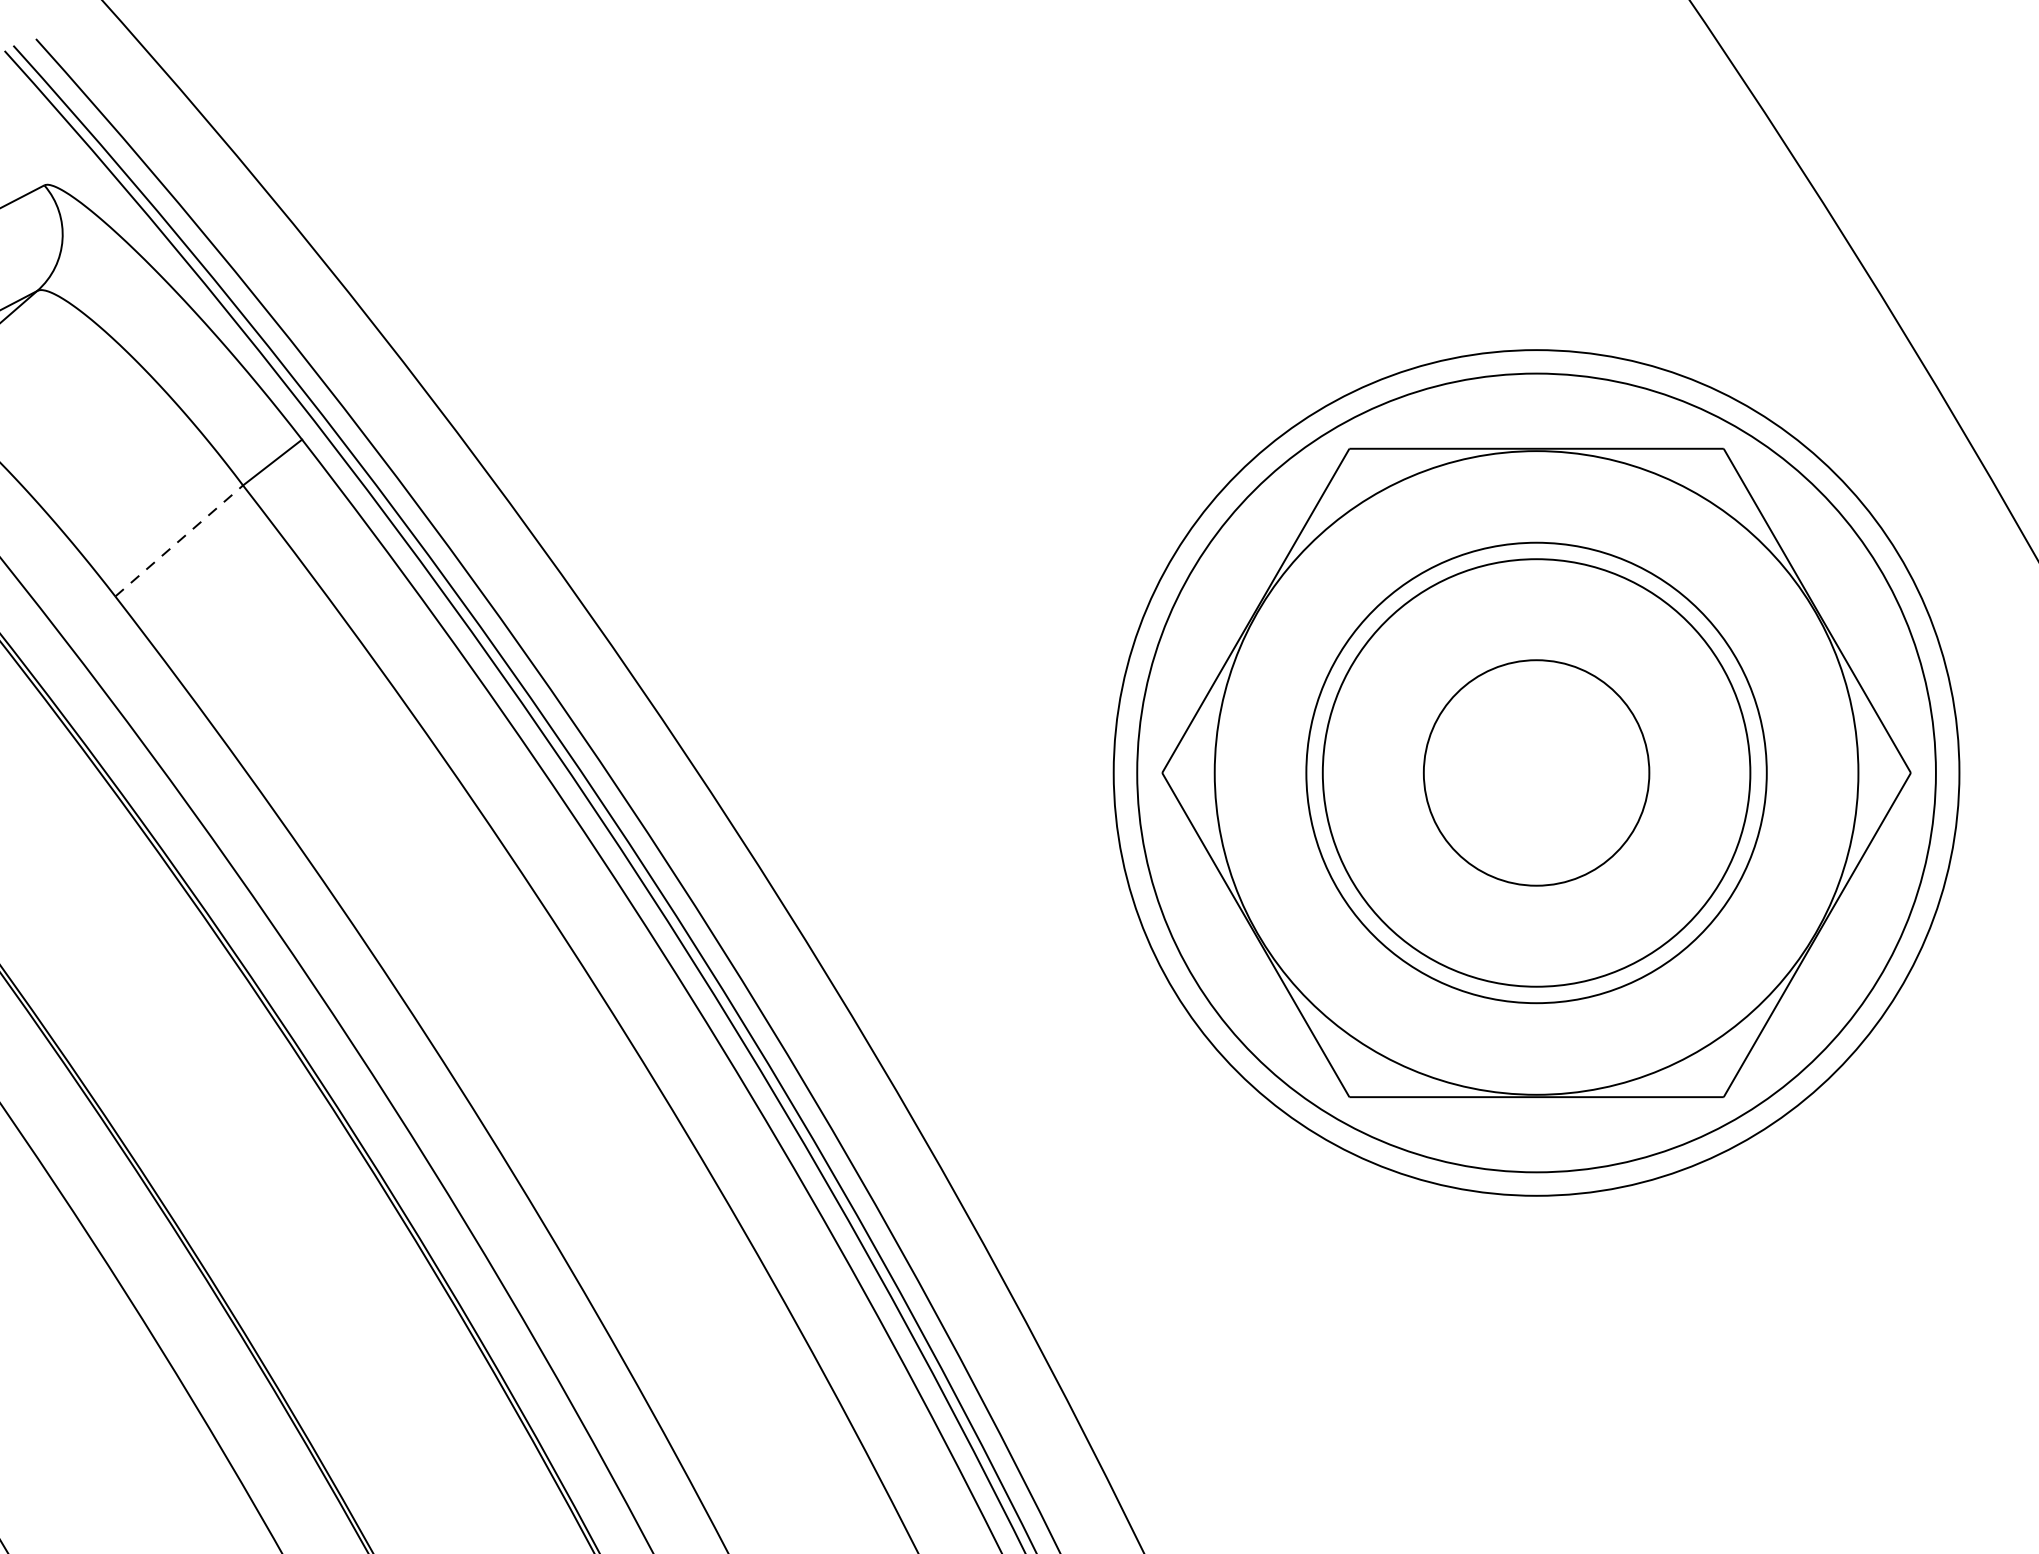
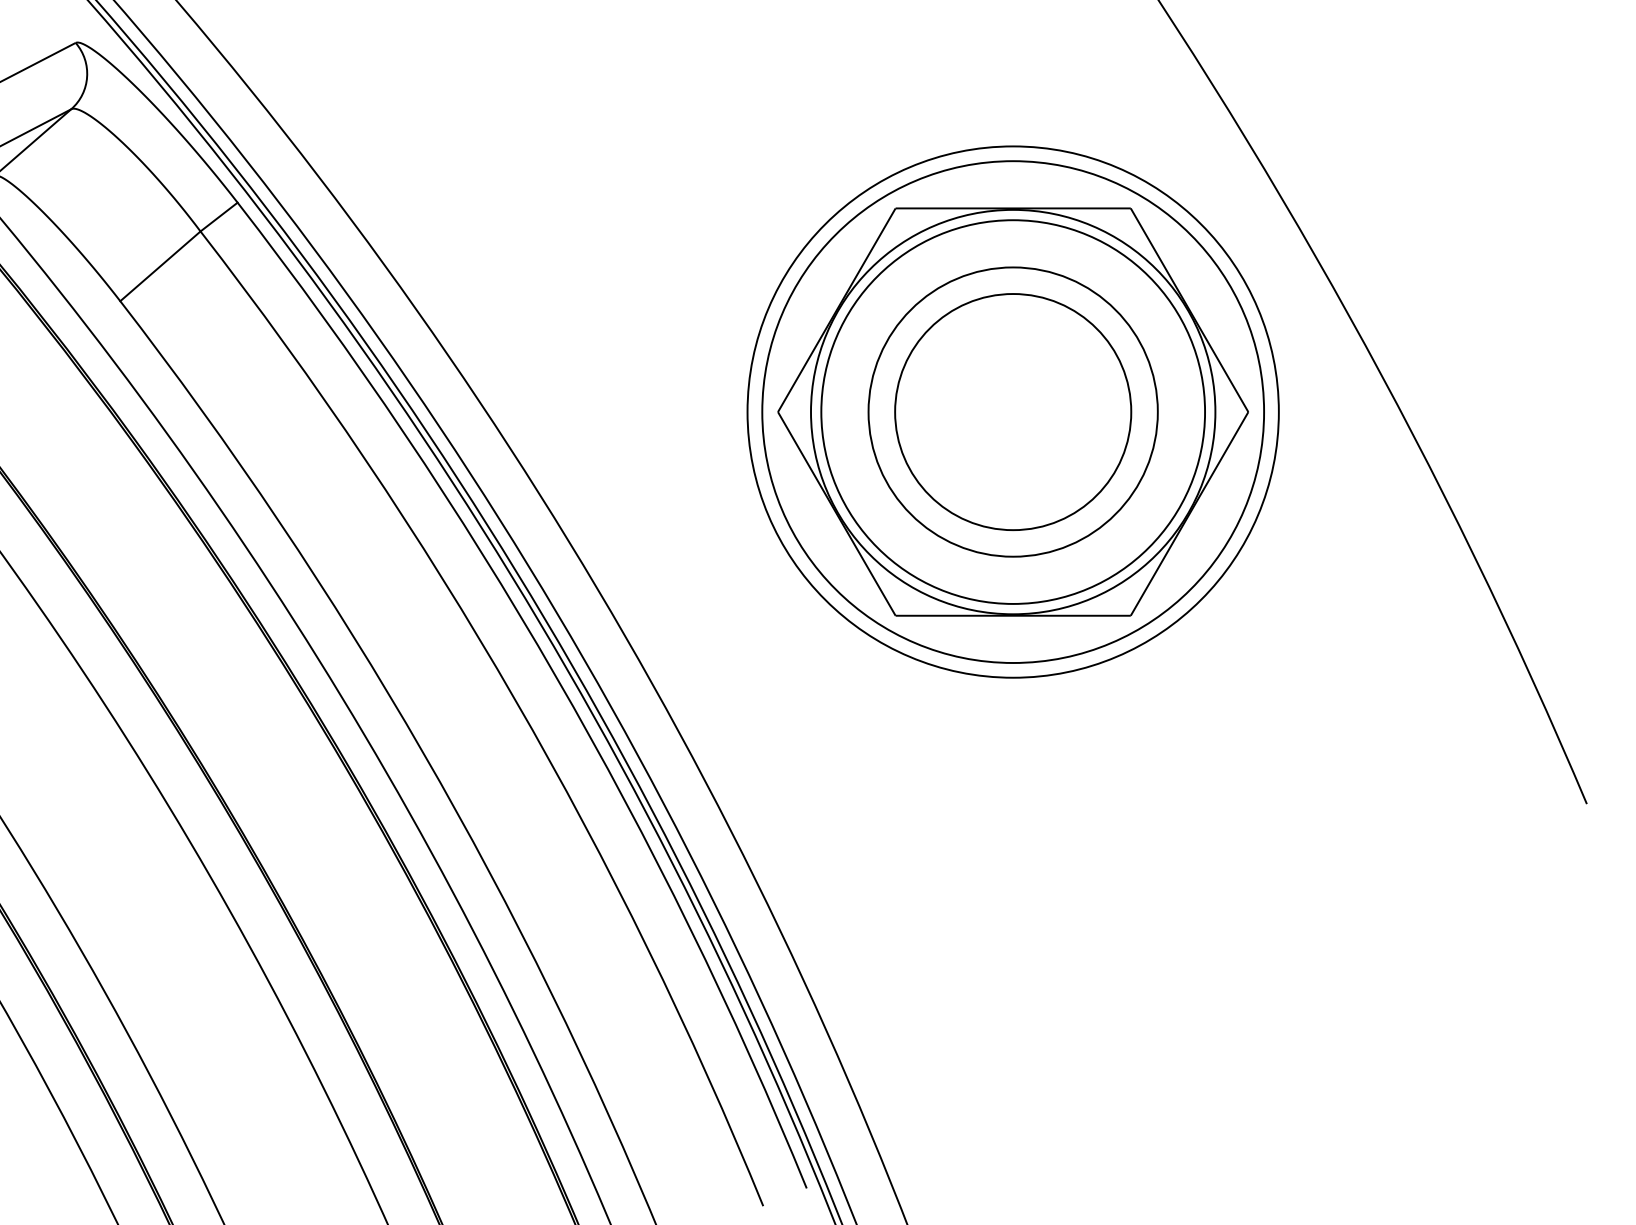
line: (179, 541) -> (160, 266), dashed -> solid
circle: (1537, 772) -> (1013, 411), size x1.43
circle: (1537, 773) -> (1013, 412), size x1.67

